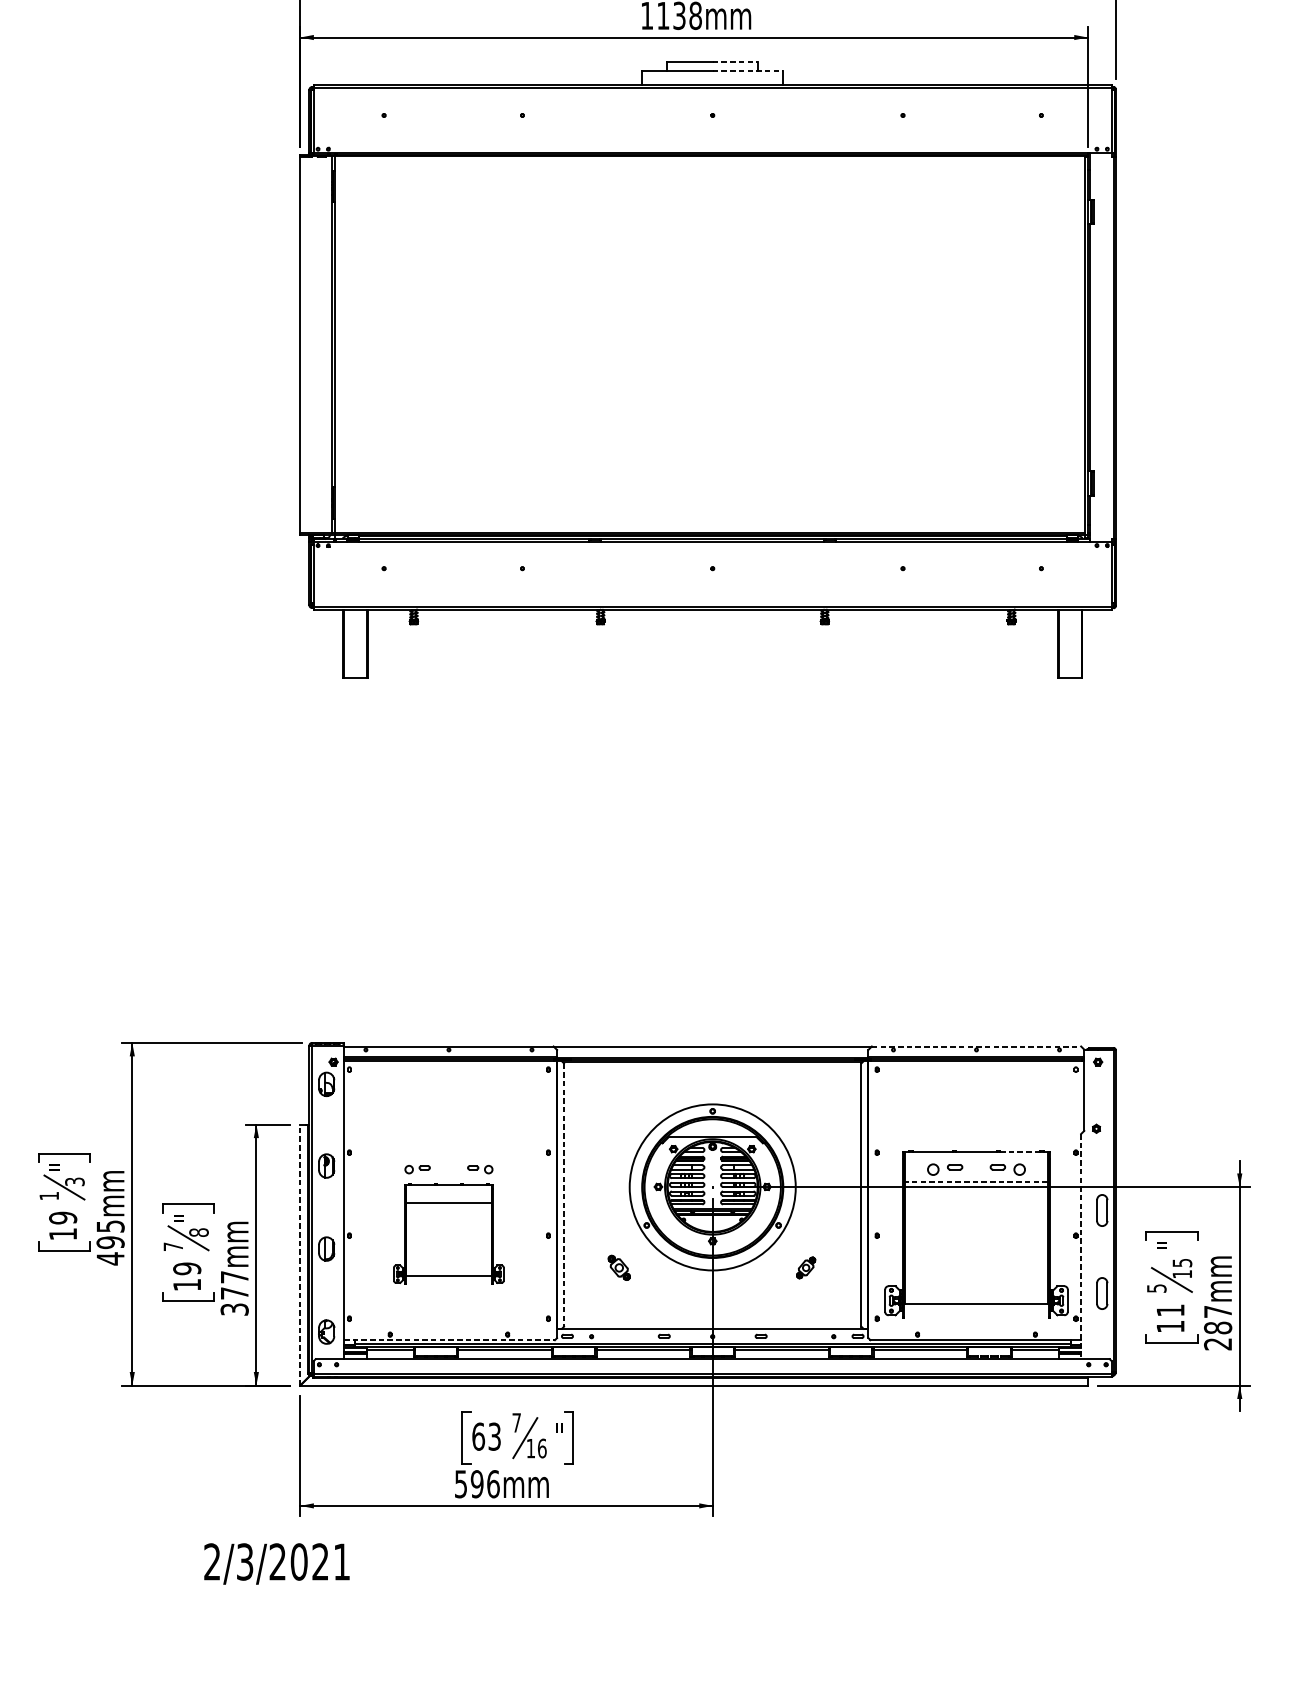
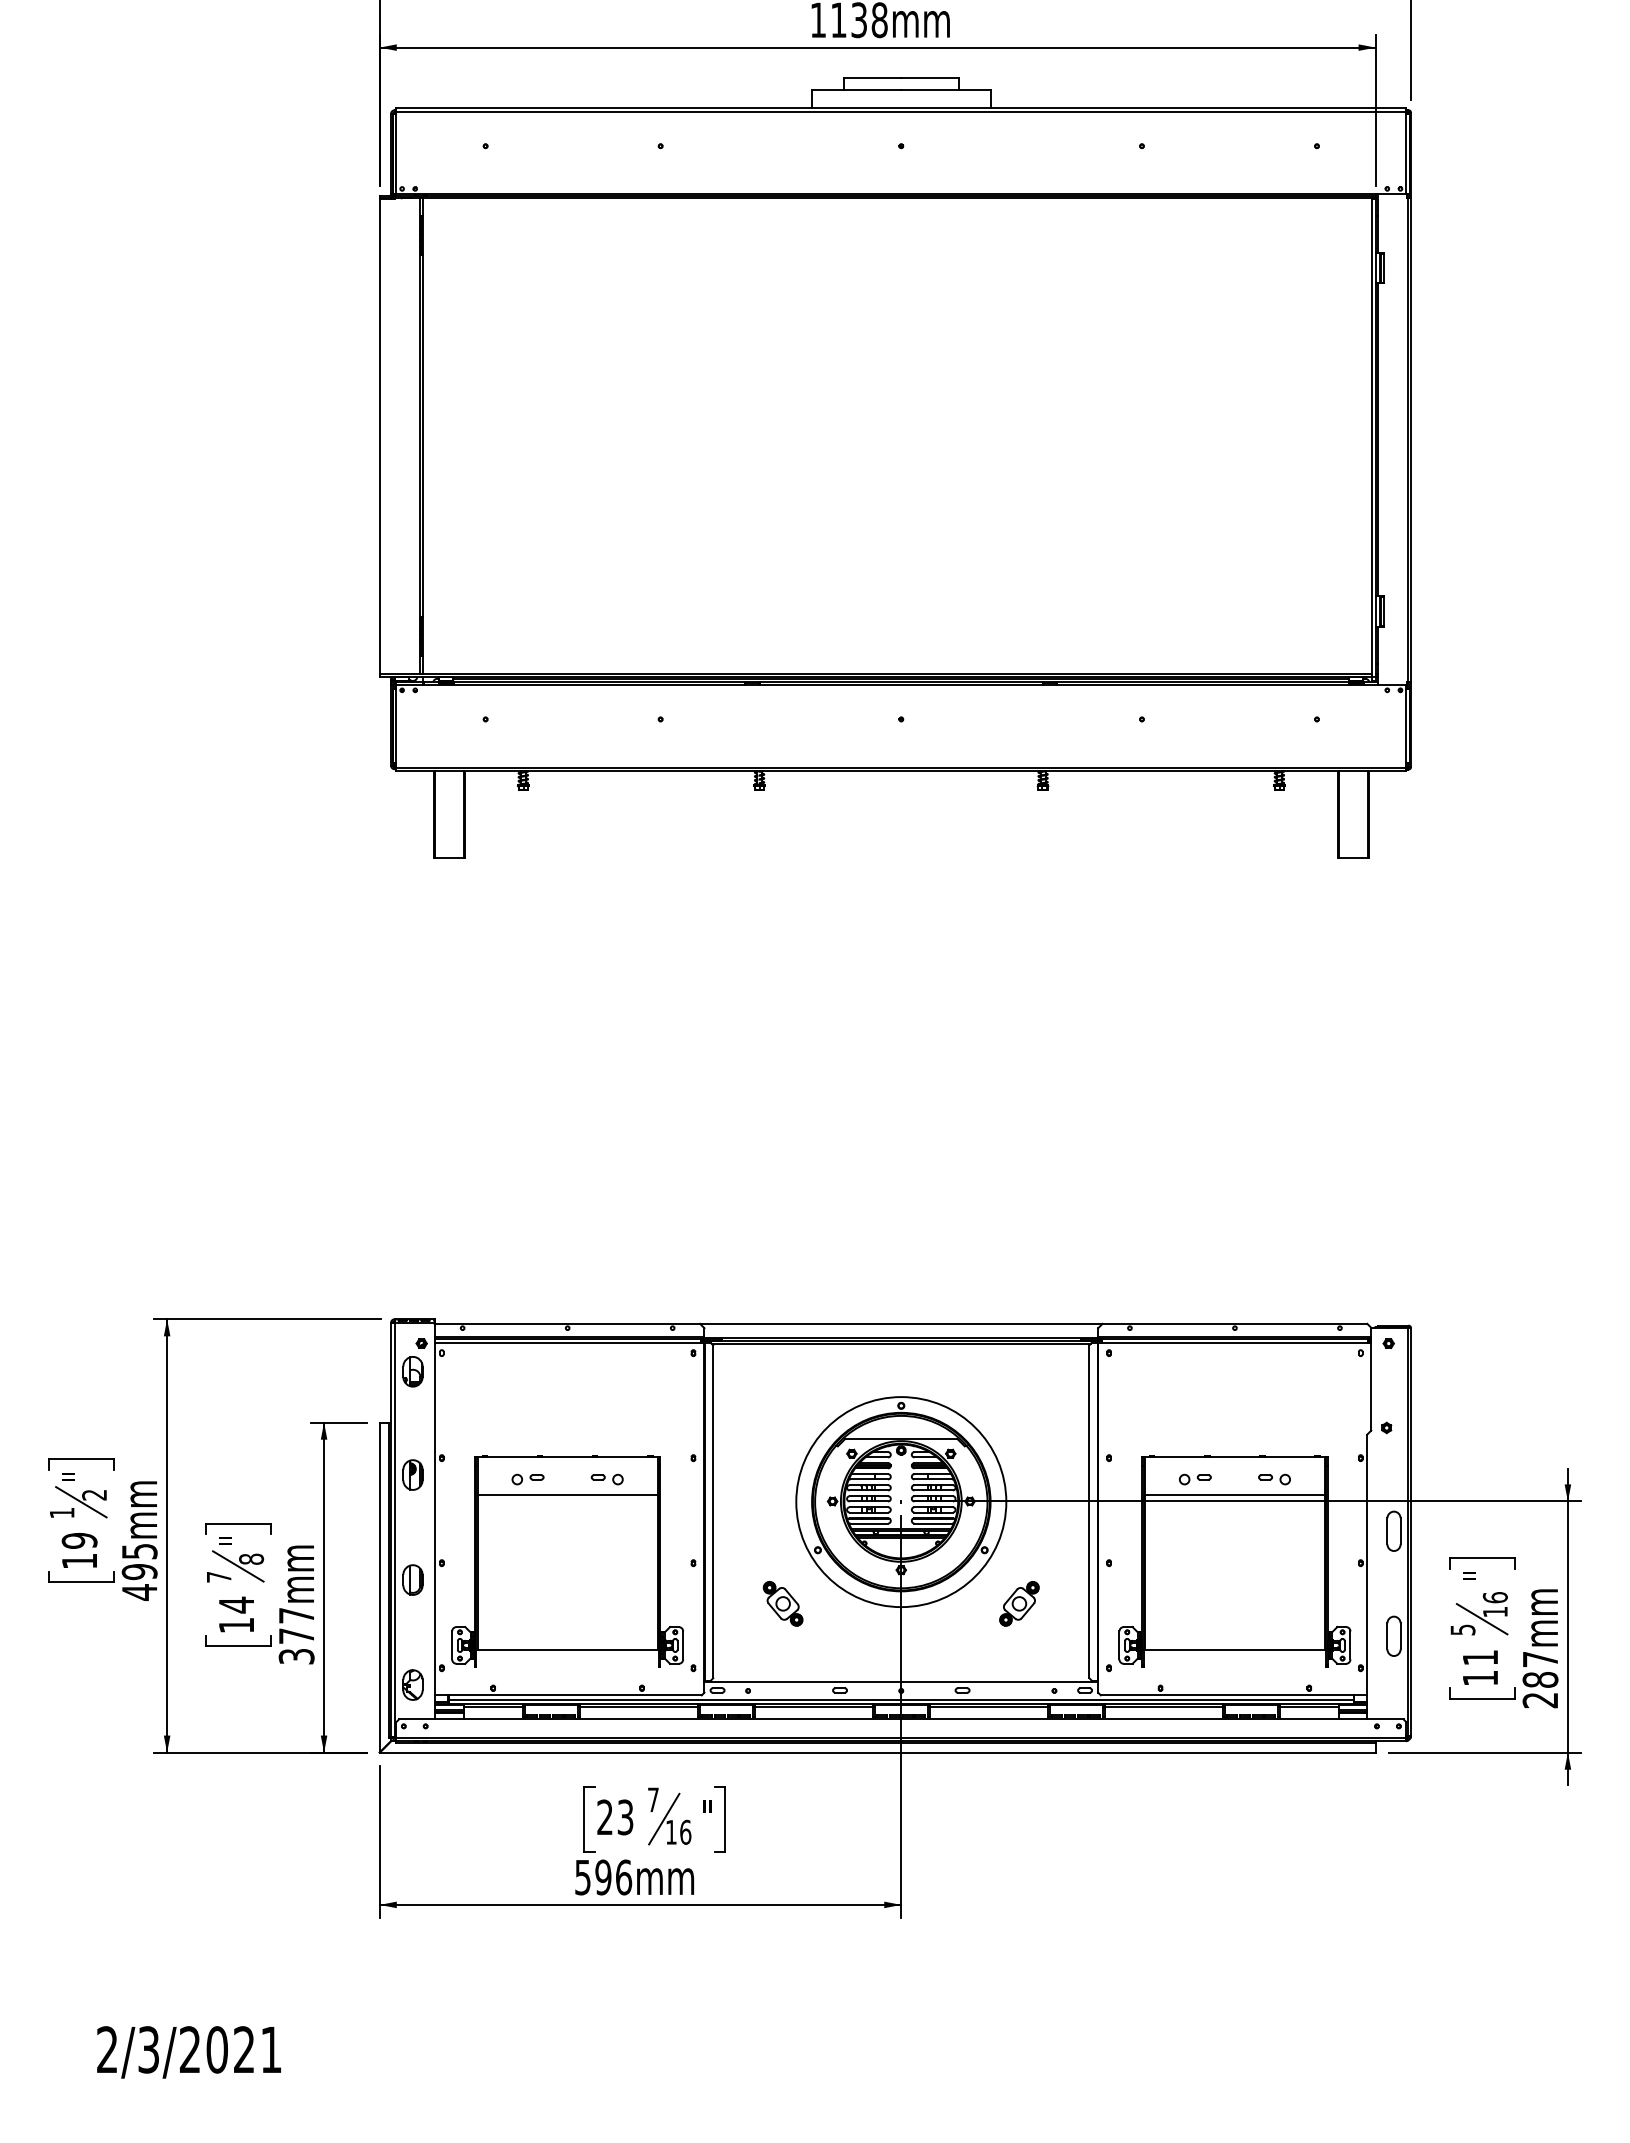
line: (735, 61) -> (930, 78), dashed -> solid
line: (747, 70) -> (945, 89), dashed -> solid
line: (976, 1046) -> (1235, 1323), dashed -> solid
line: (1020, 1152) -> (1290, 1457), dashed -> solid
part: (945, 1169) -> (1195, 1479), size x0.71
part: (1007, 1169) -> (1274, 1479), size x0.71
text: (74, 1181) -> (94, 1494), 3 -> 2
line: (976, 1181) -> (1234, 1494), dashed -> solid
line: (564, 1195) -> (713, 1512), dashed -> solid
part: (448, 1234) -> (567, 1561), size x1.67
line: (1081, 1247) -> (1367, 1577), dashed -> solid
line: (300, 1254) -> (379, 1587), dashed -> solid
text: (1181, 1262) -> (1494, 1597), 15 -> 16
part: (618, 1267) -> (782, 1603), size x1.43
part: (806, 1267) -> (1019, 1603), size x1.67
text: (187, 1268) -> (236, 1604), 19 -> 14
line: (449, 1340) -> (568, 1695), dashed -> solid
text: (478, 1436) -> (605, 1817), 63 -> 23
text: (276, 1564) -> (188, 2052), moved

